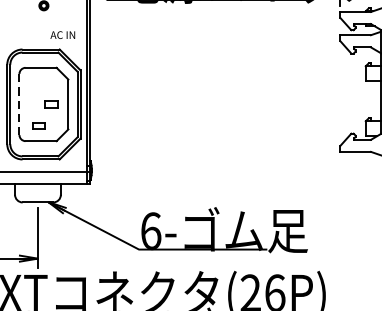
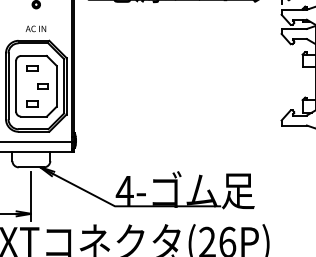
text: (62, 34) -> (35, 28), moved
part: (39, 82) -> (32, 68), added
line: (19, 104) -> (16, 86), dashed -> solid
text: (150, 230) -> (124, 190), 6- -> 4-

